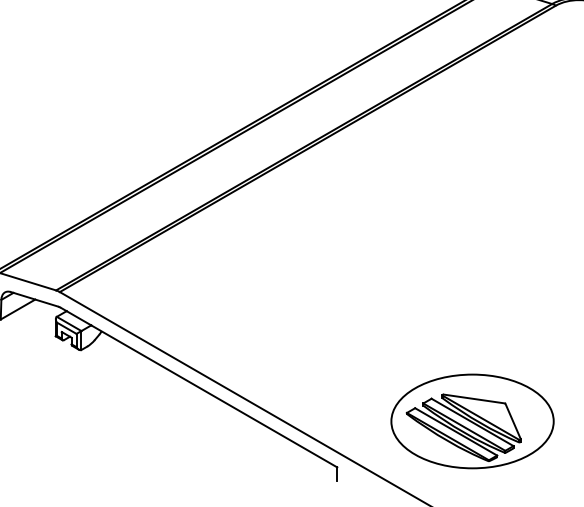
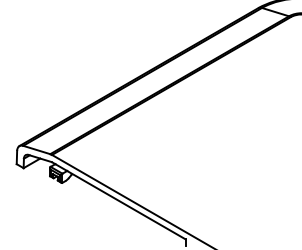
part: (472, 419) -> (250, 216), removed

